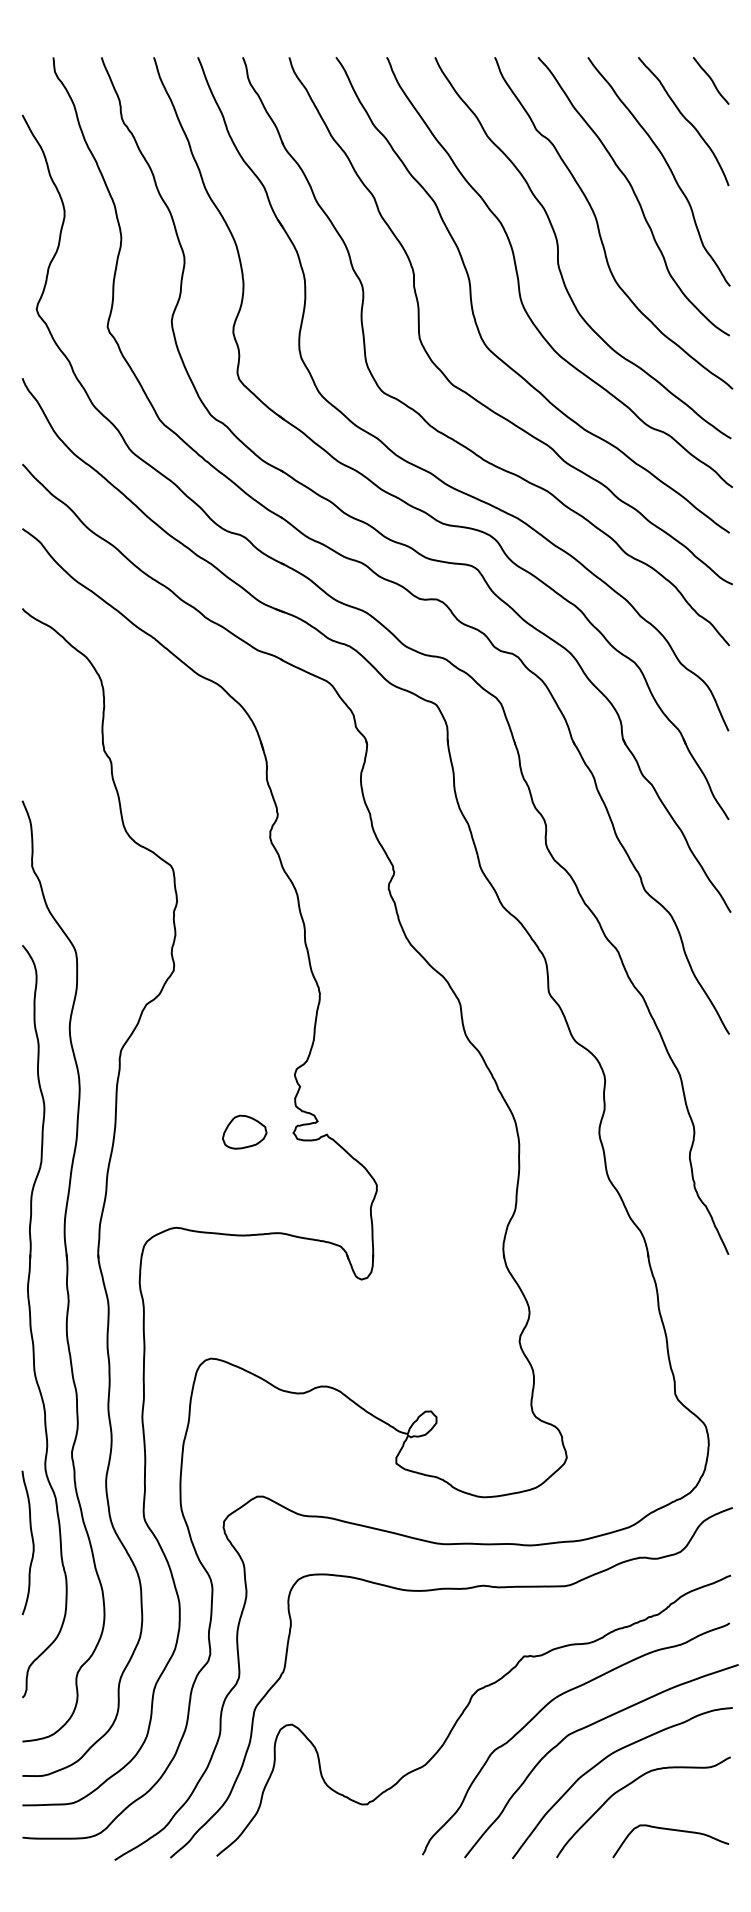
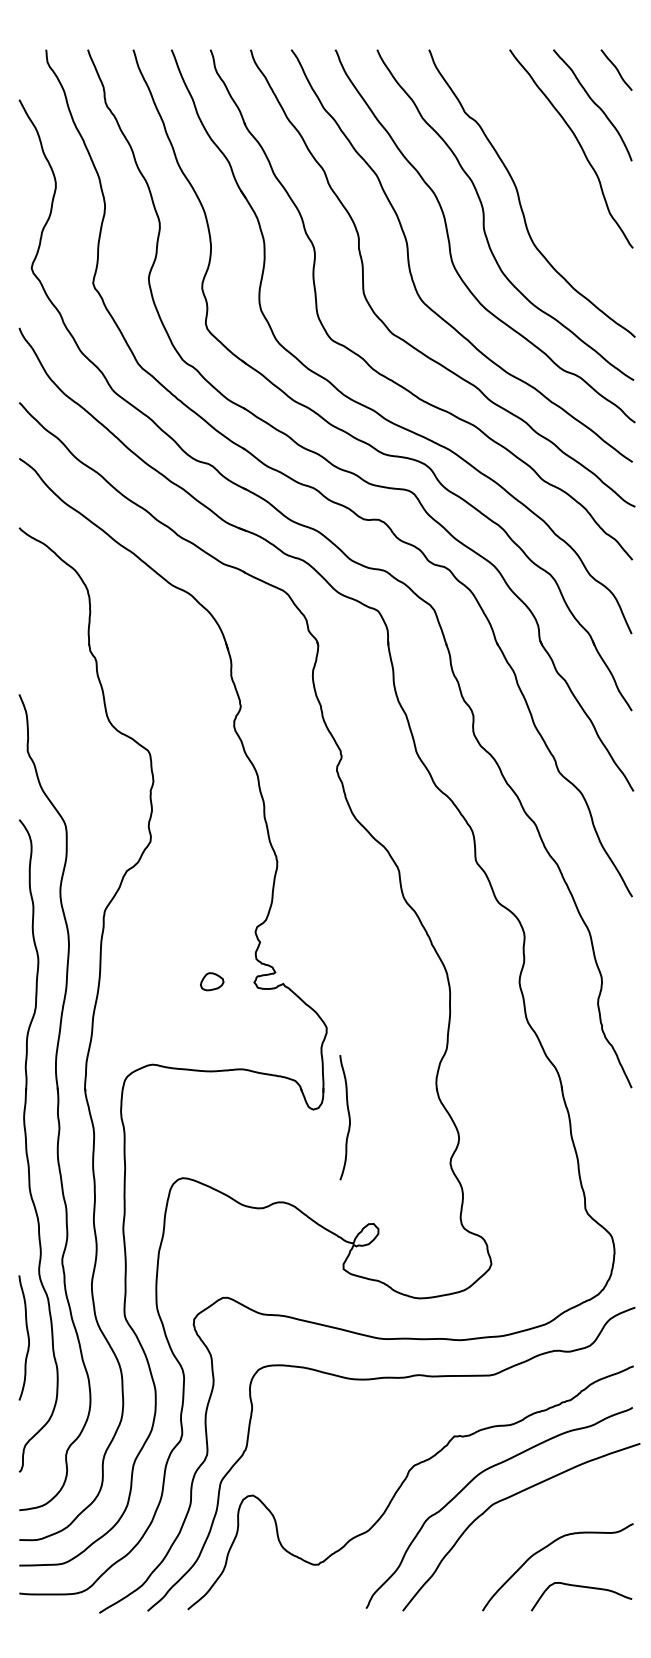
curve: (634, 195) -> (550, 169), removed
part: (244, 1131) -> (211, 981), size x0.6
curve: (402, 1288) -> (348, 1117), added
curve: (605, 1759) -> (524, 1525), removed

